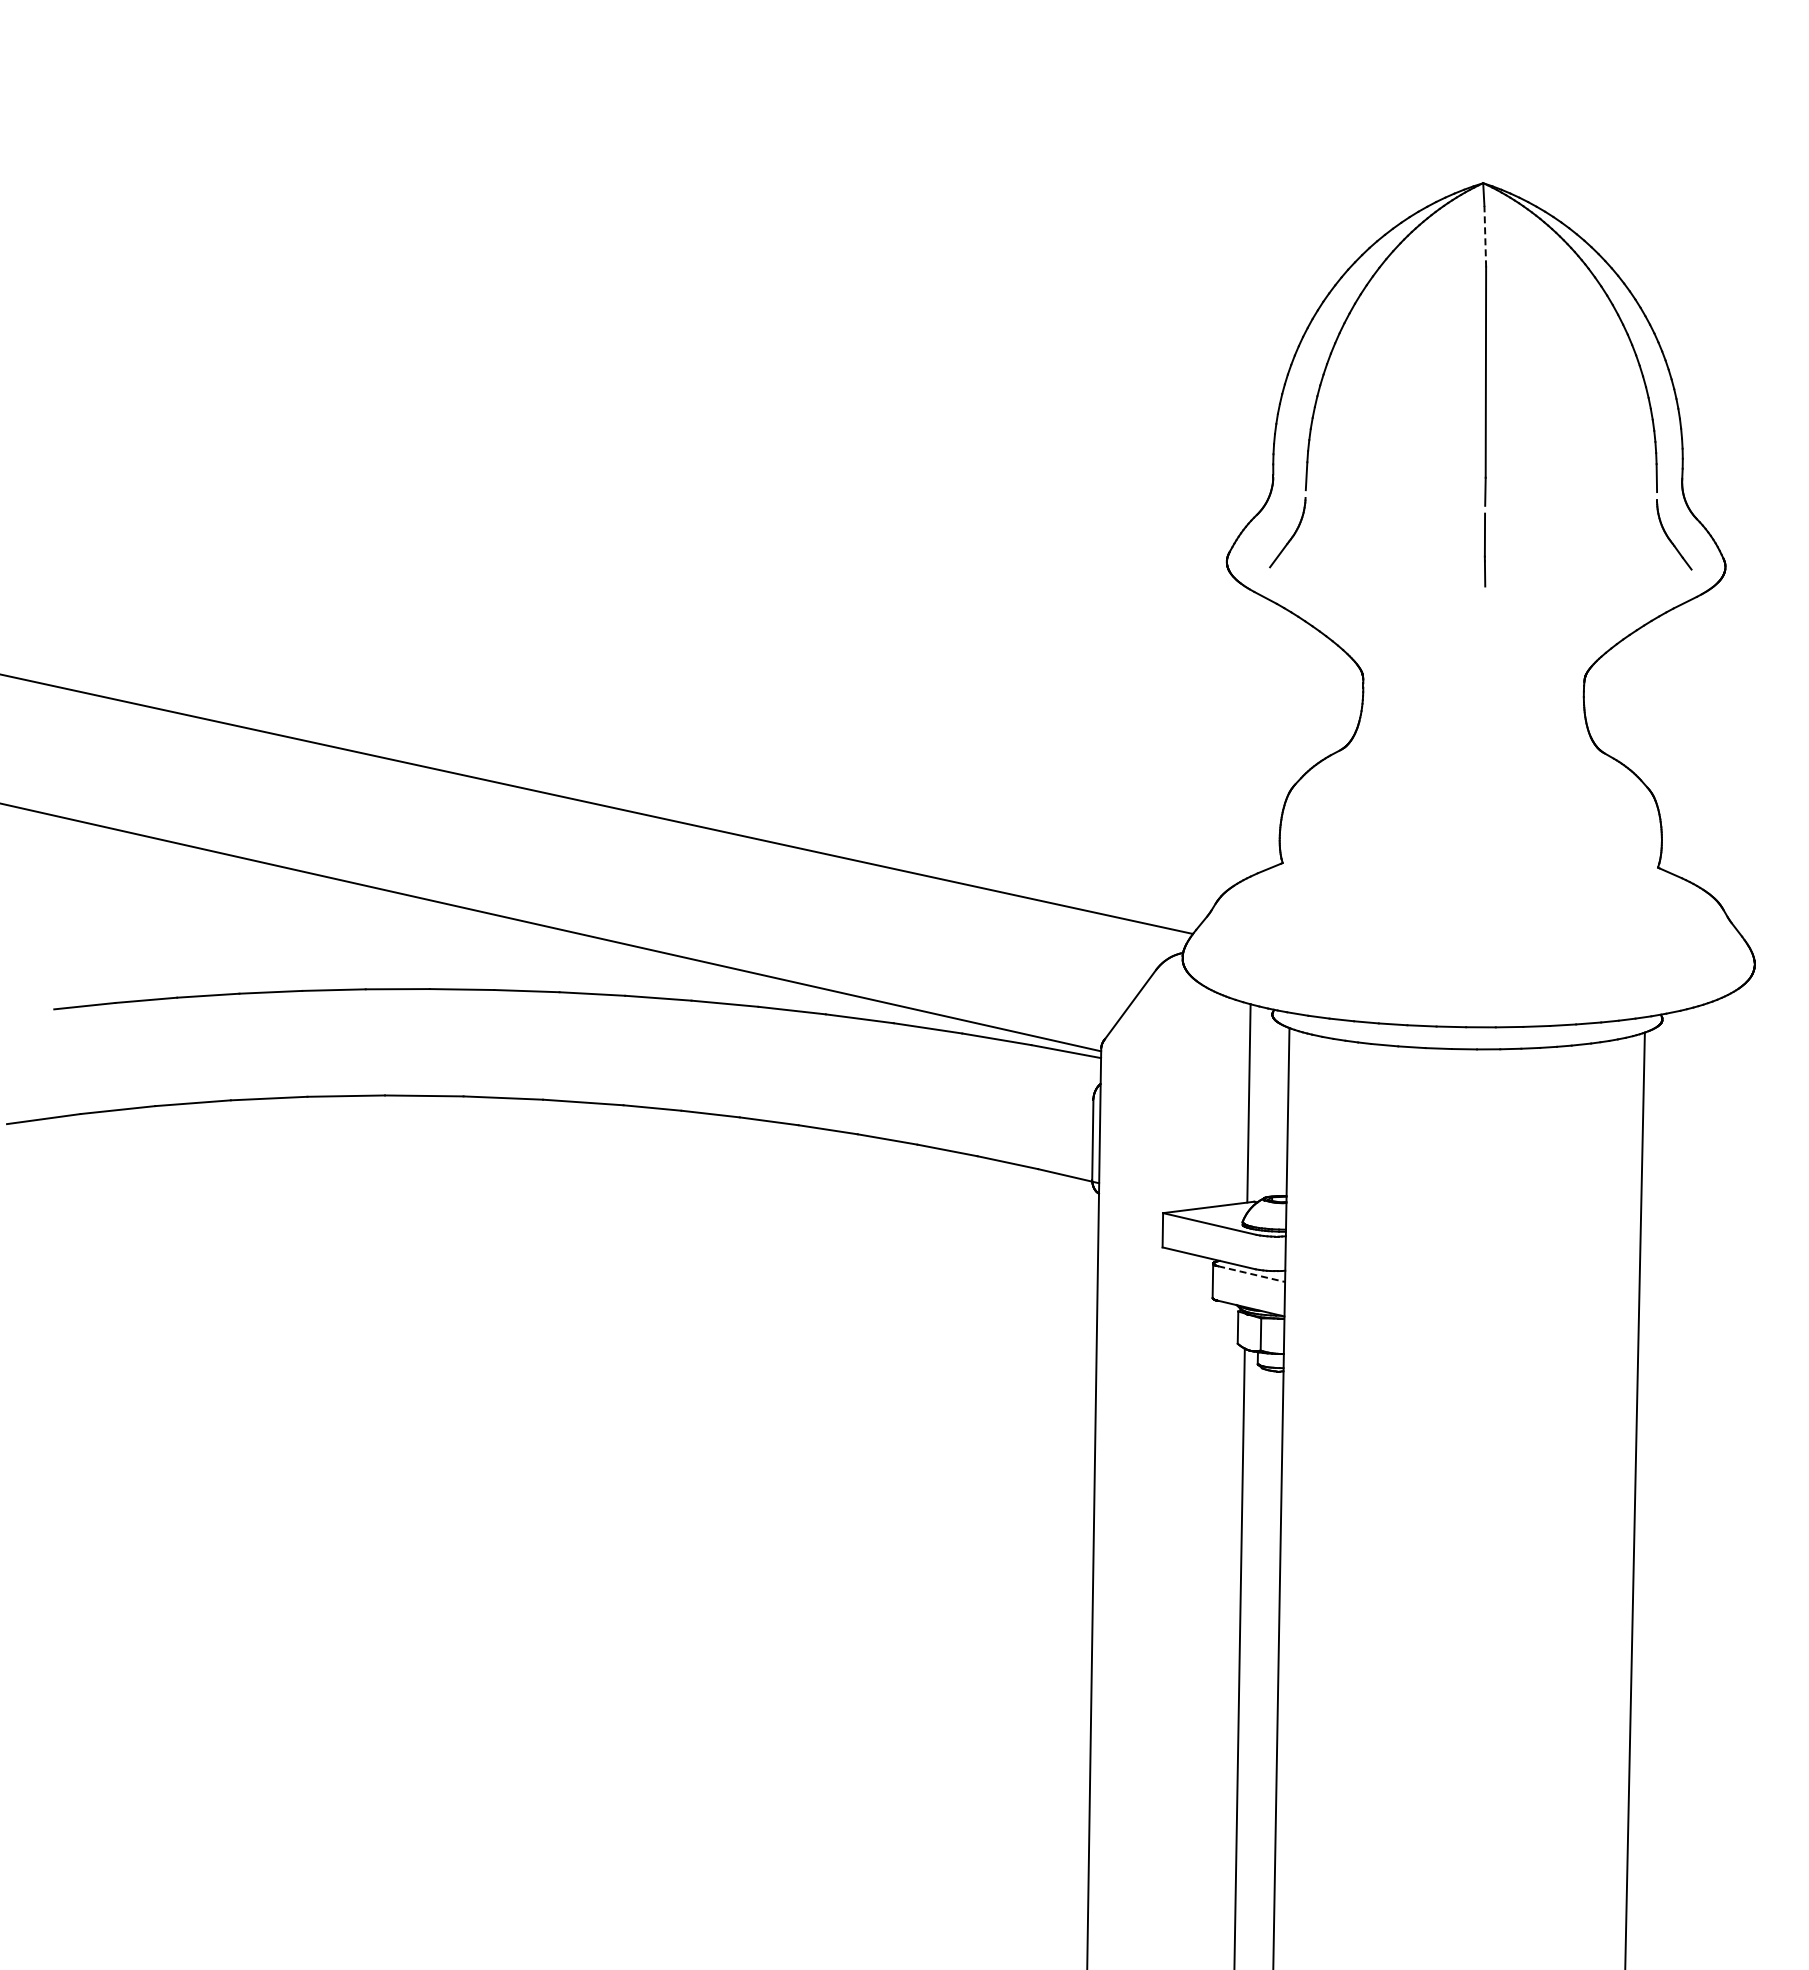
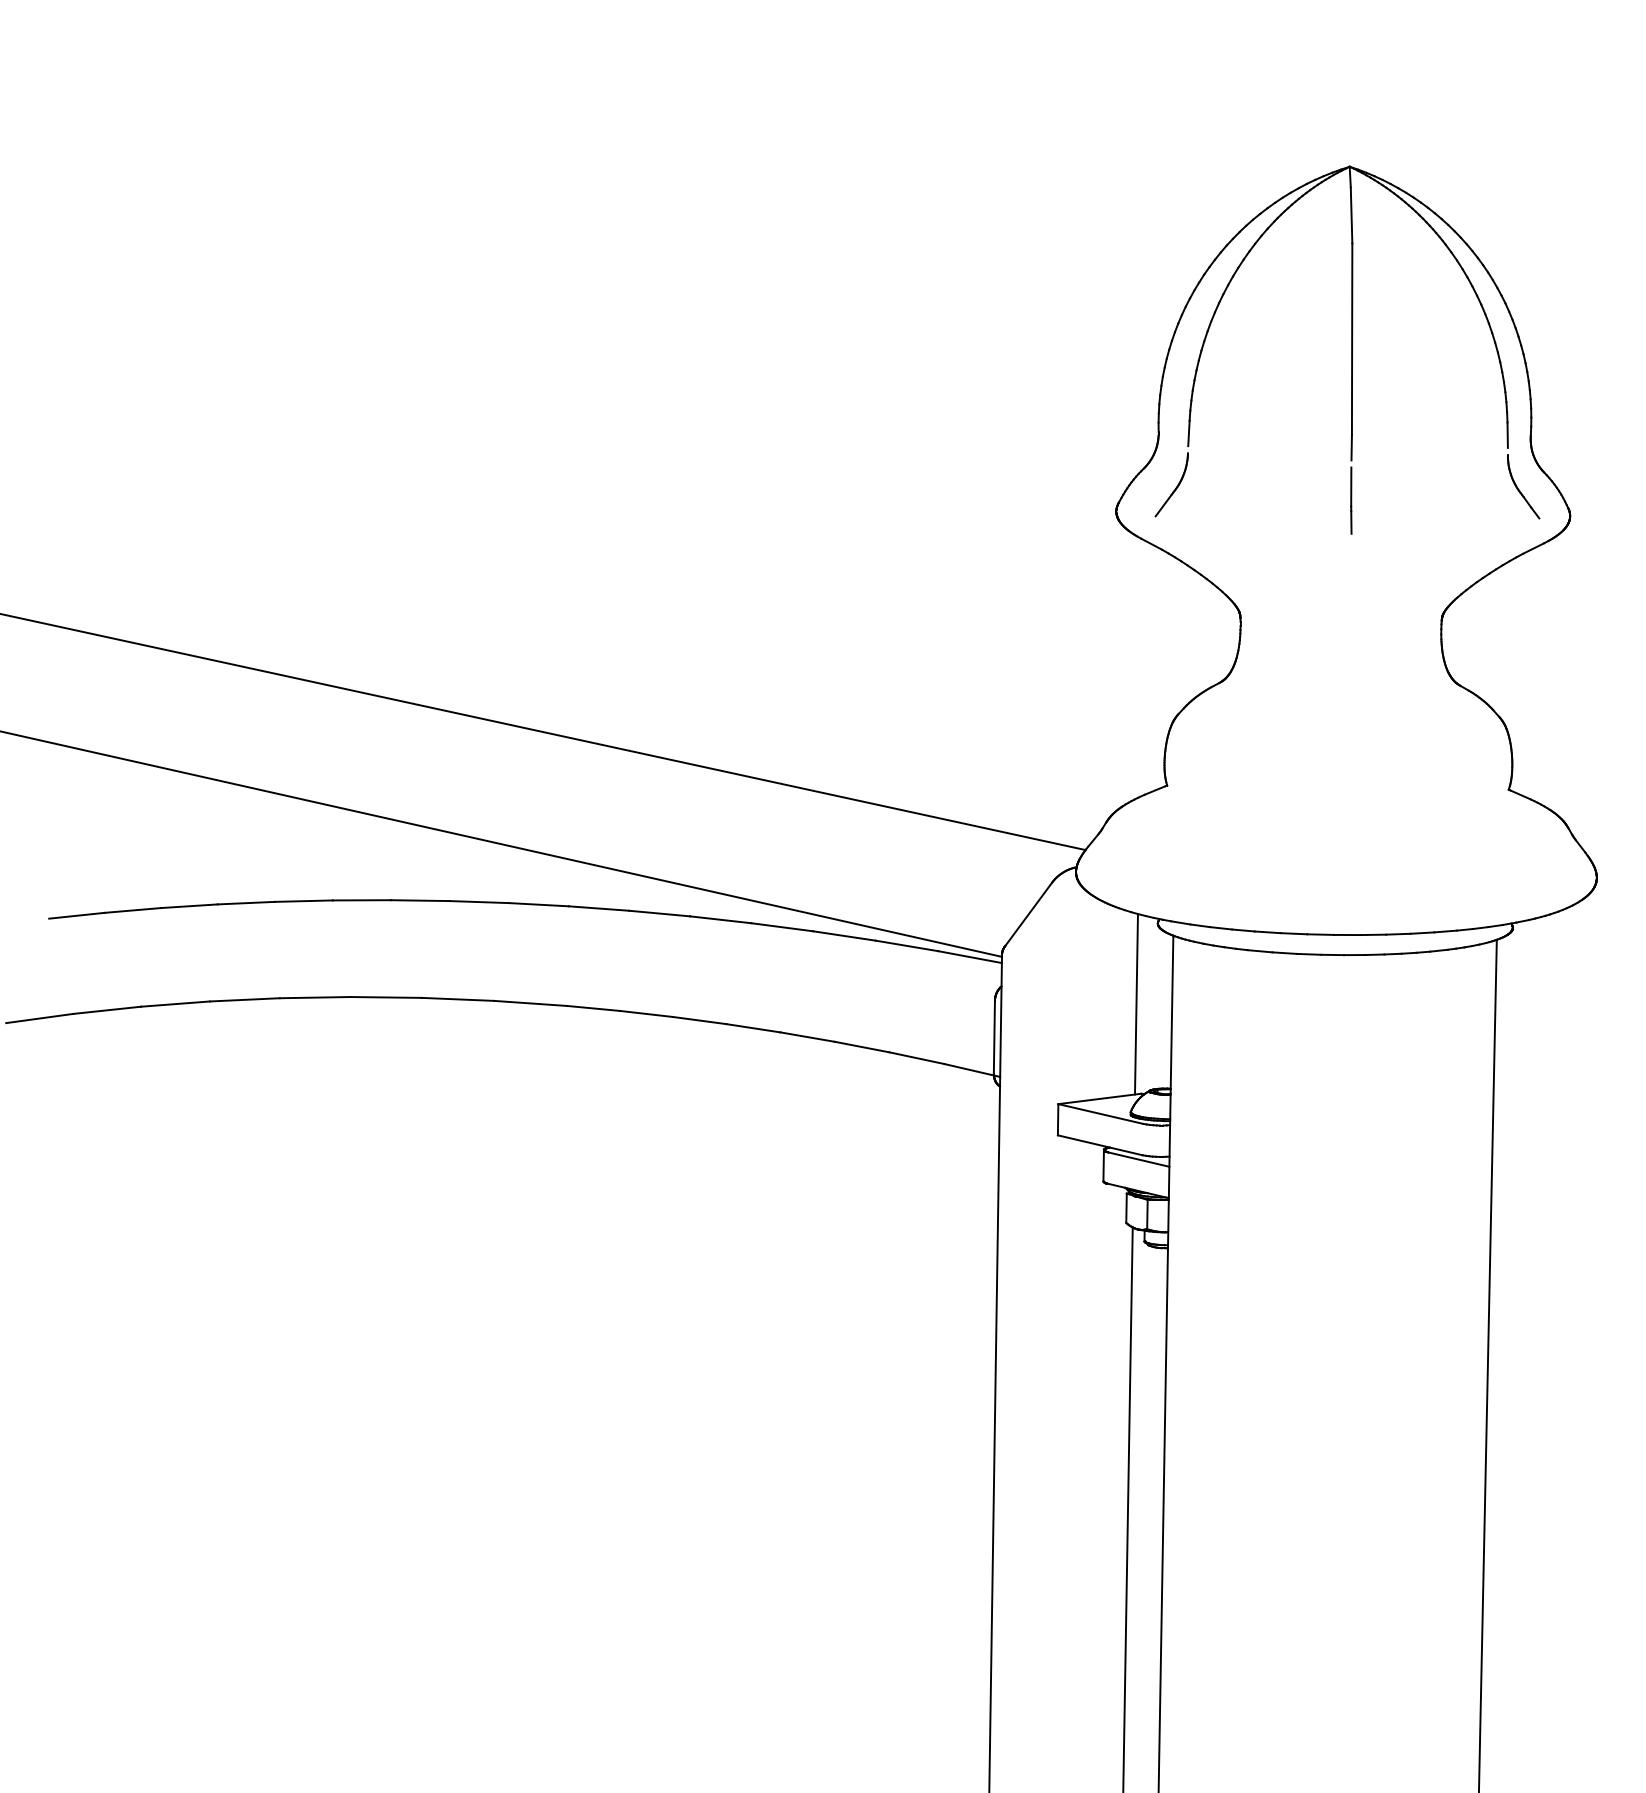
line: (1485, 236) -> (1351, 215), dashed -> solid
line: (1252, 1274) -> (1139, 1159), dashed -> solid

